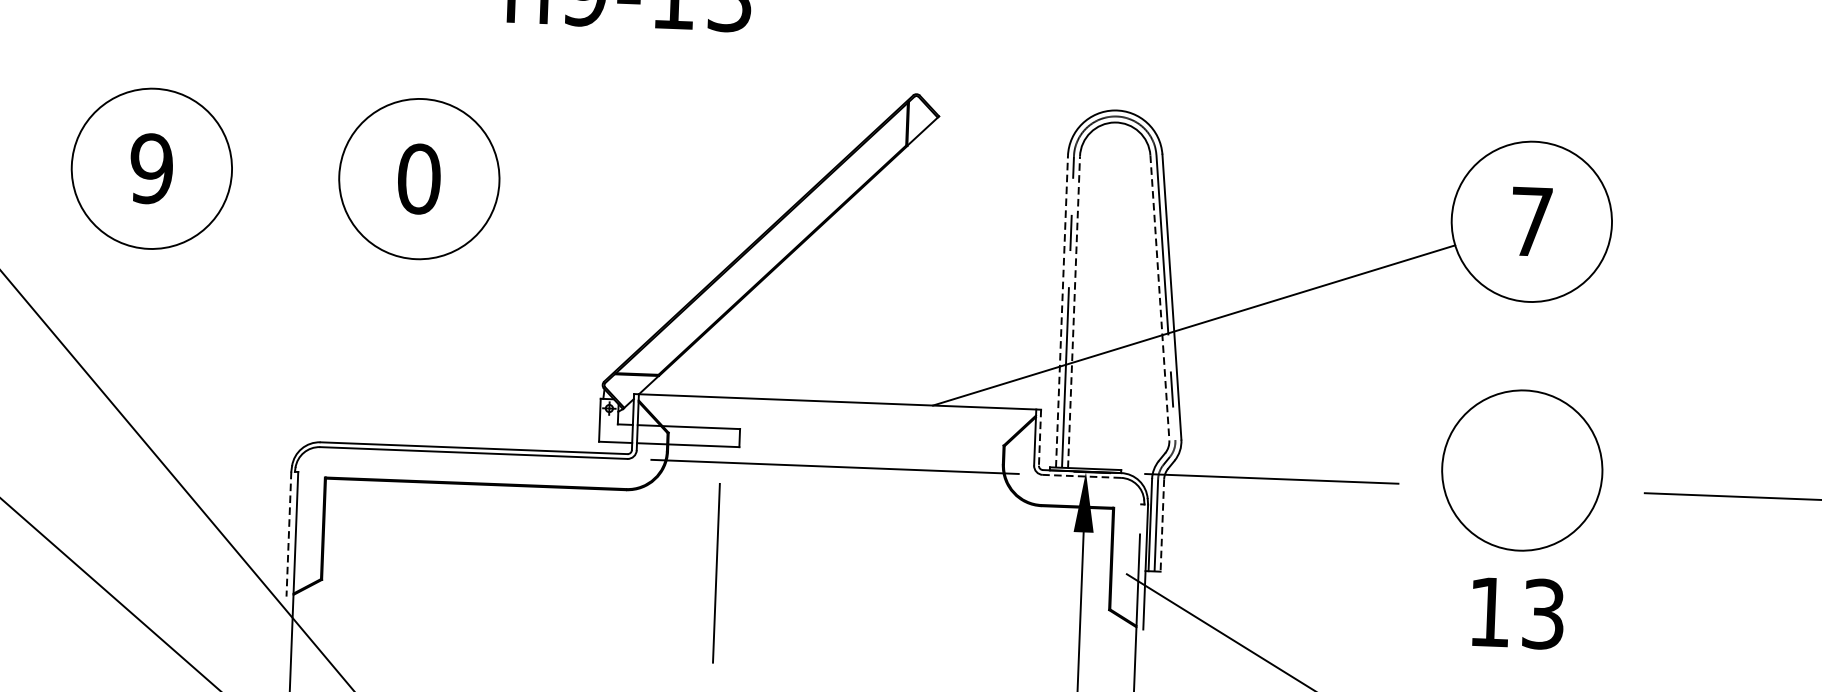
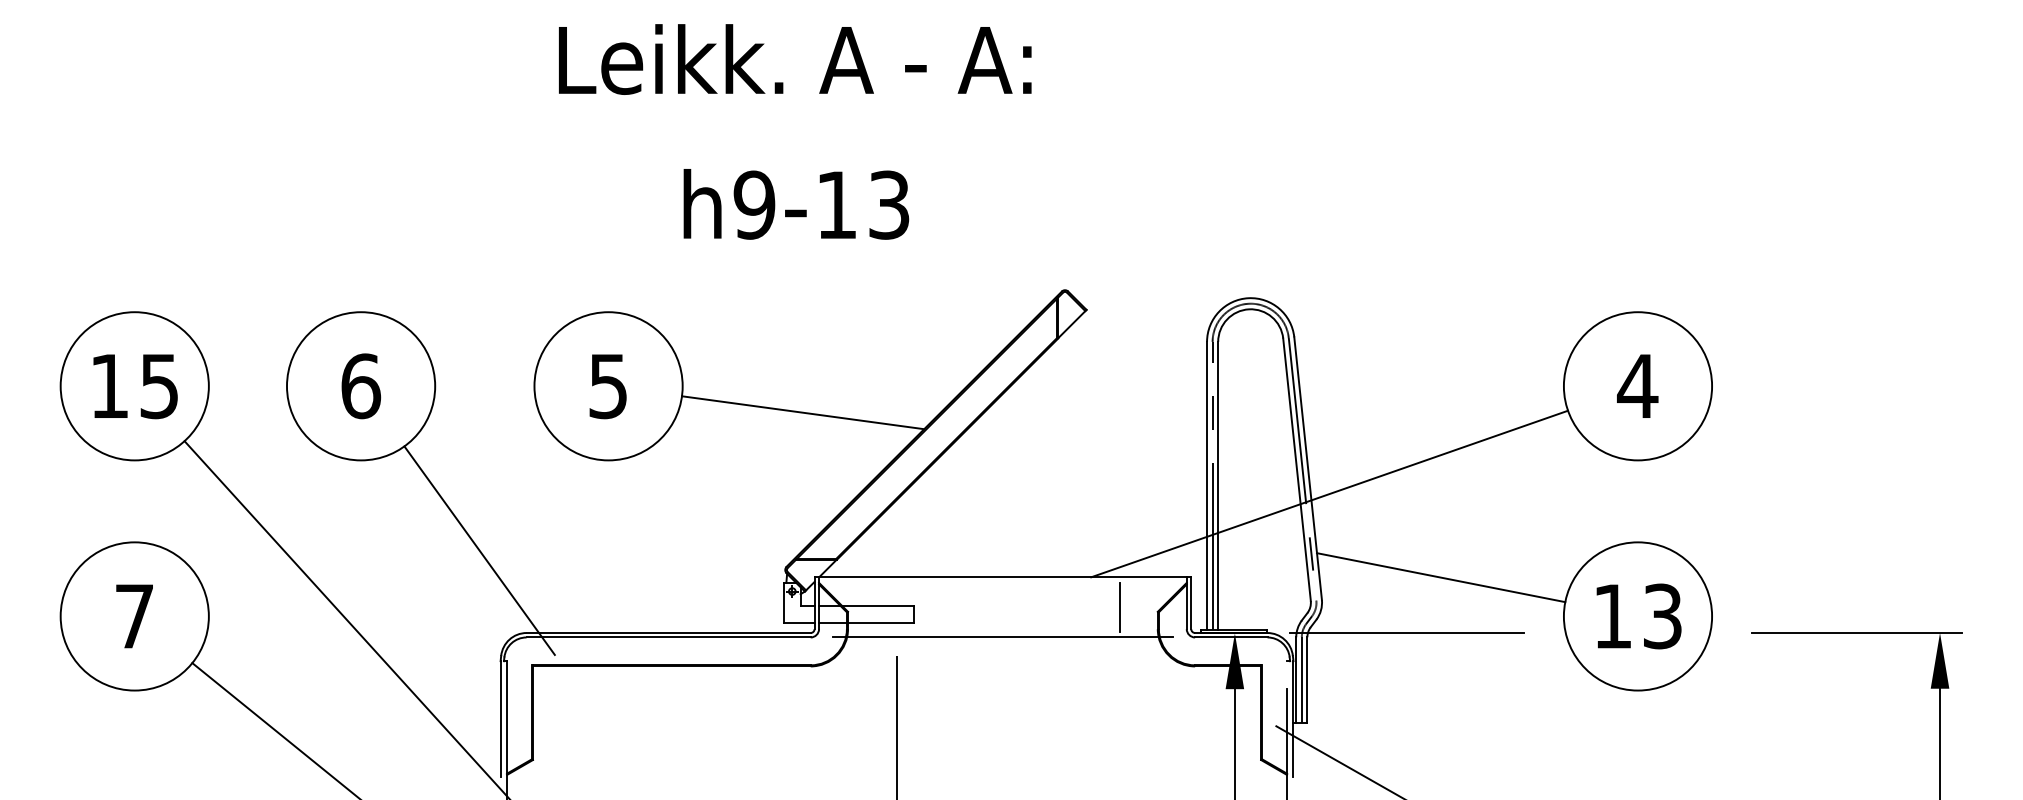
text: (152, 169) -> (361, 386), 9 -> 6
text: (419, 179) -> (608, 386), 0 -> 5
line: (628, 215) -> (803, 412), added
text: (1531, 220) -> (1637, 385), 7 -> 4
line: (1160, 298) -> (1297, 470), dashed -> solid
line: (1062, 311) -> (1207, 485), dashed -> solid
line: (1074, 311) -> (1218, 485), dashed -> solid
line: (273, 351) -> (479, 550), added
line: (1310, 420) -> (1440, 577), added
line: (1040, 438) -> (1191, 603), dashed -> solid
line: (962, 439) -> (1119, 607), added
line: (1081, 476) -> (1230, 637), dashed -> solid
line: (1162, 526) -> (1307, 680), dashed -> solid
line: (288, 533) -> (500, 718), dashed -> solid
text: (1517, 613) -> (1638, 616), moved

